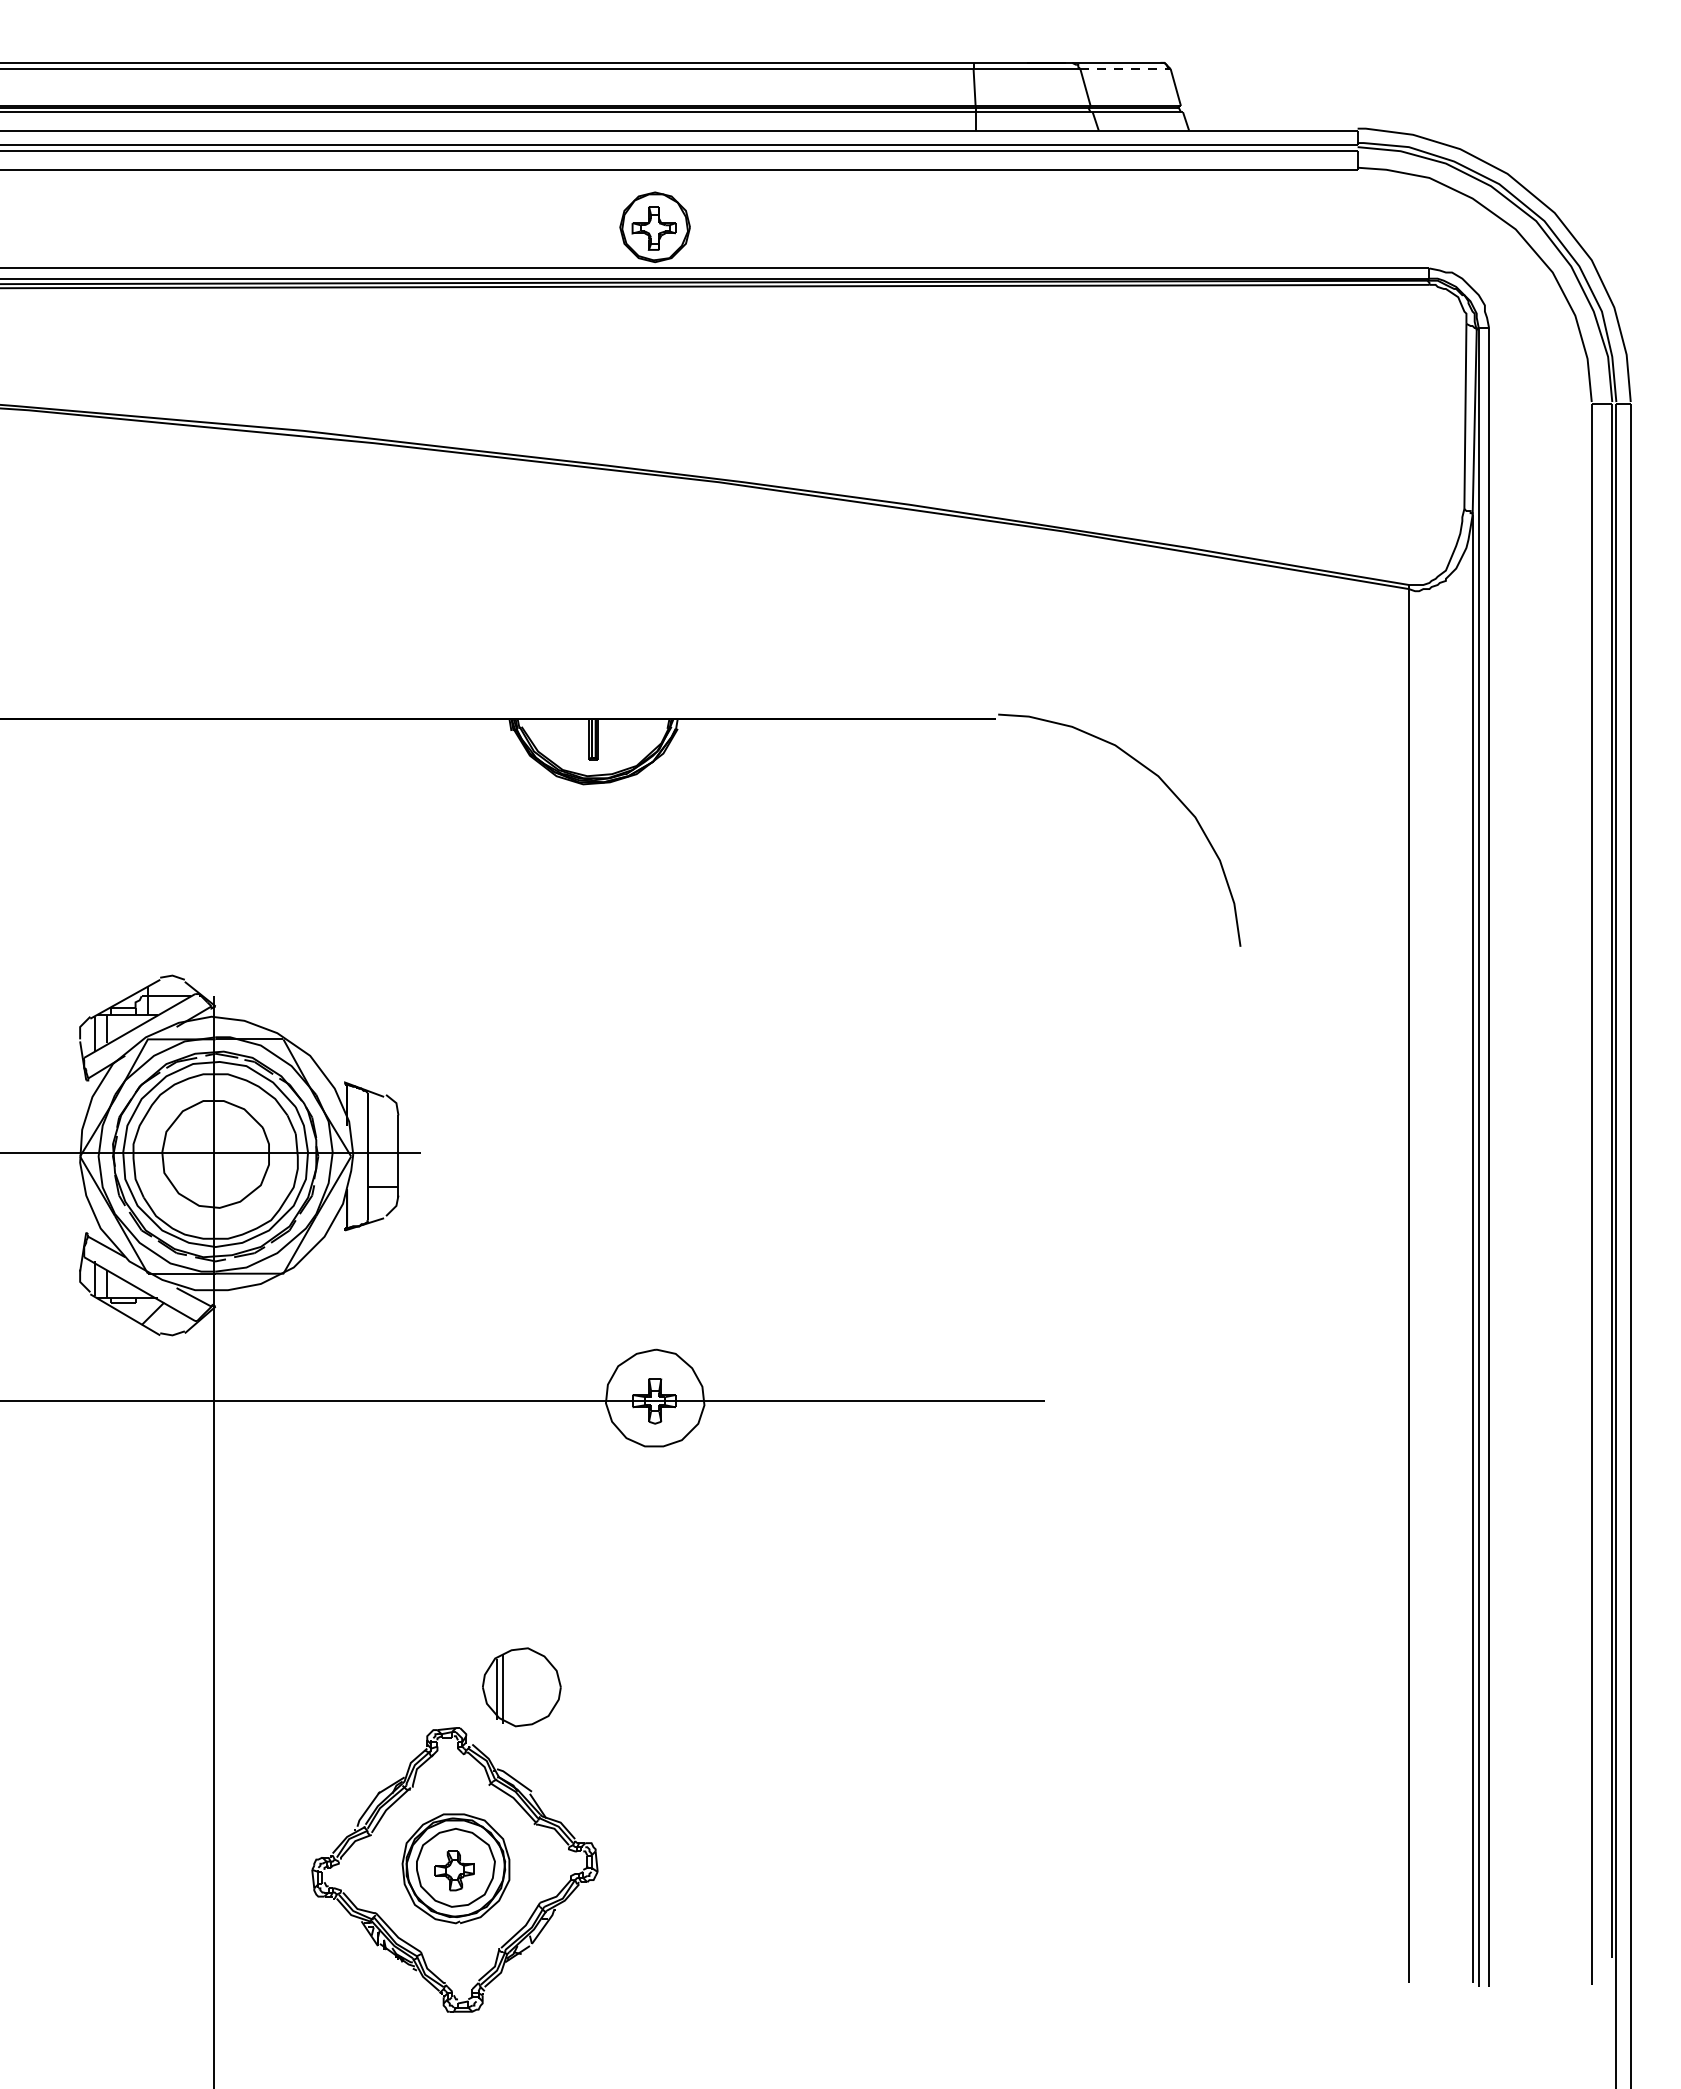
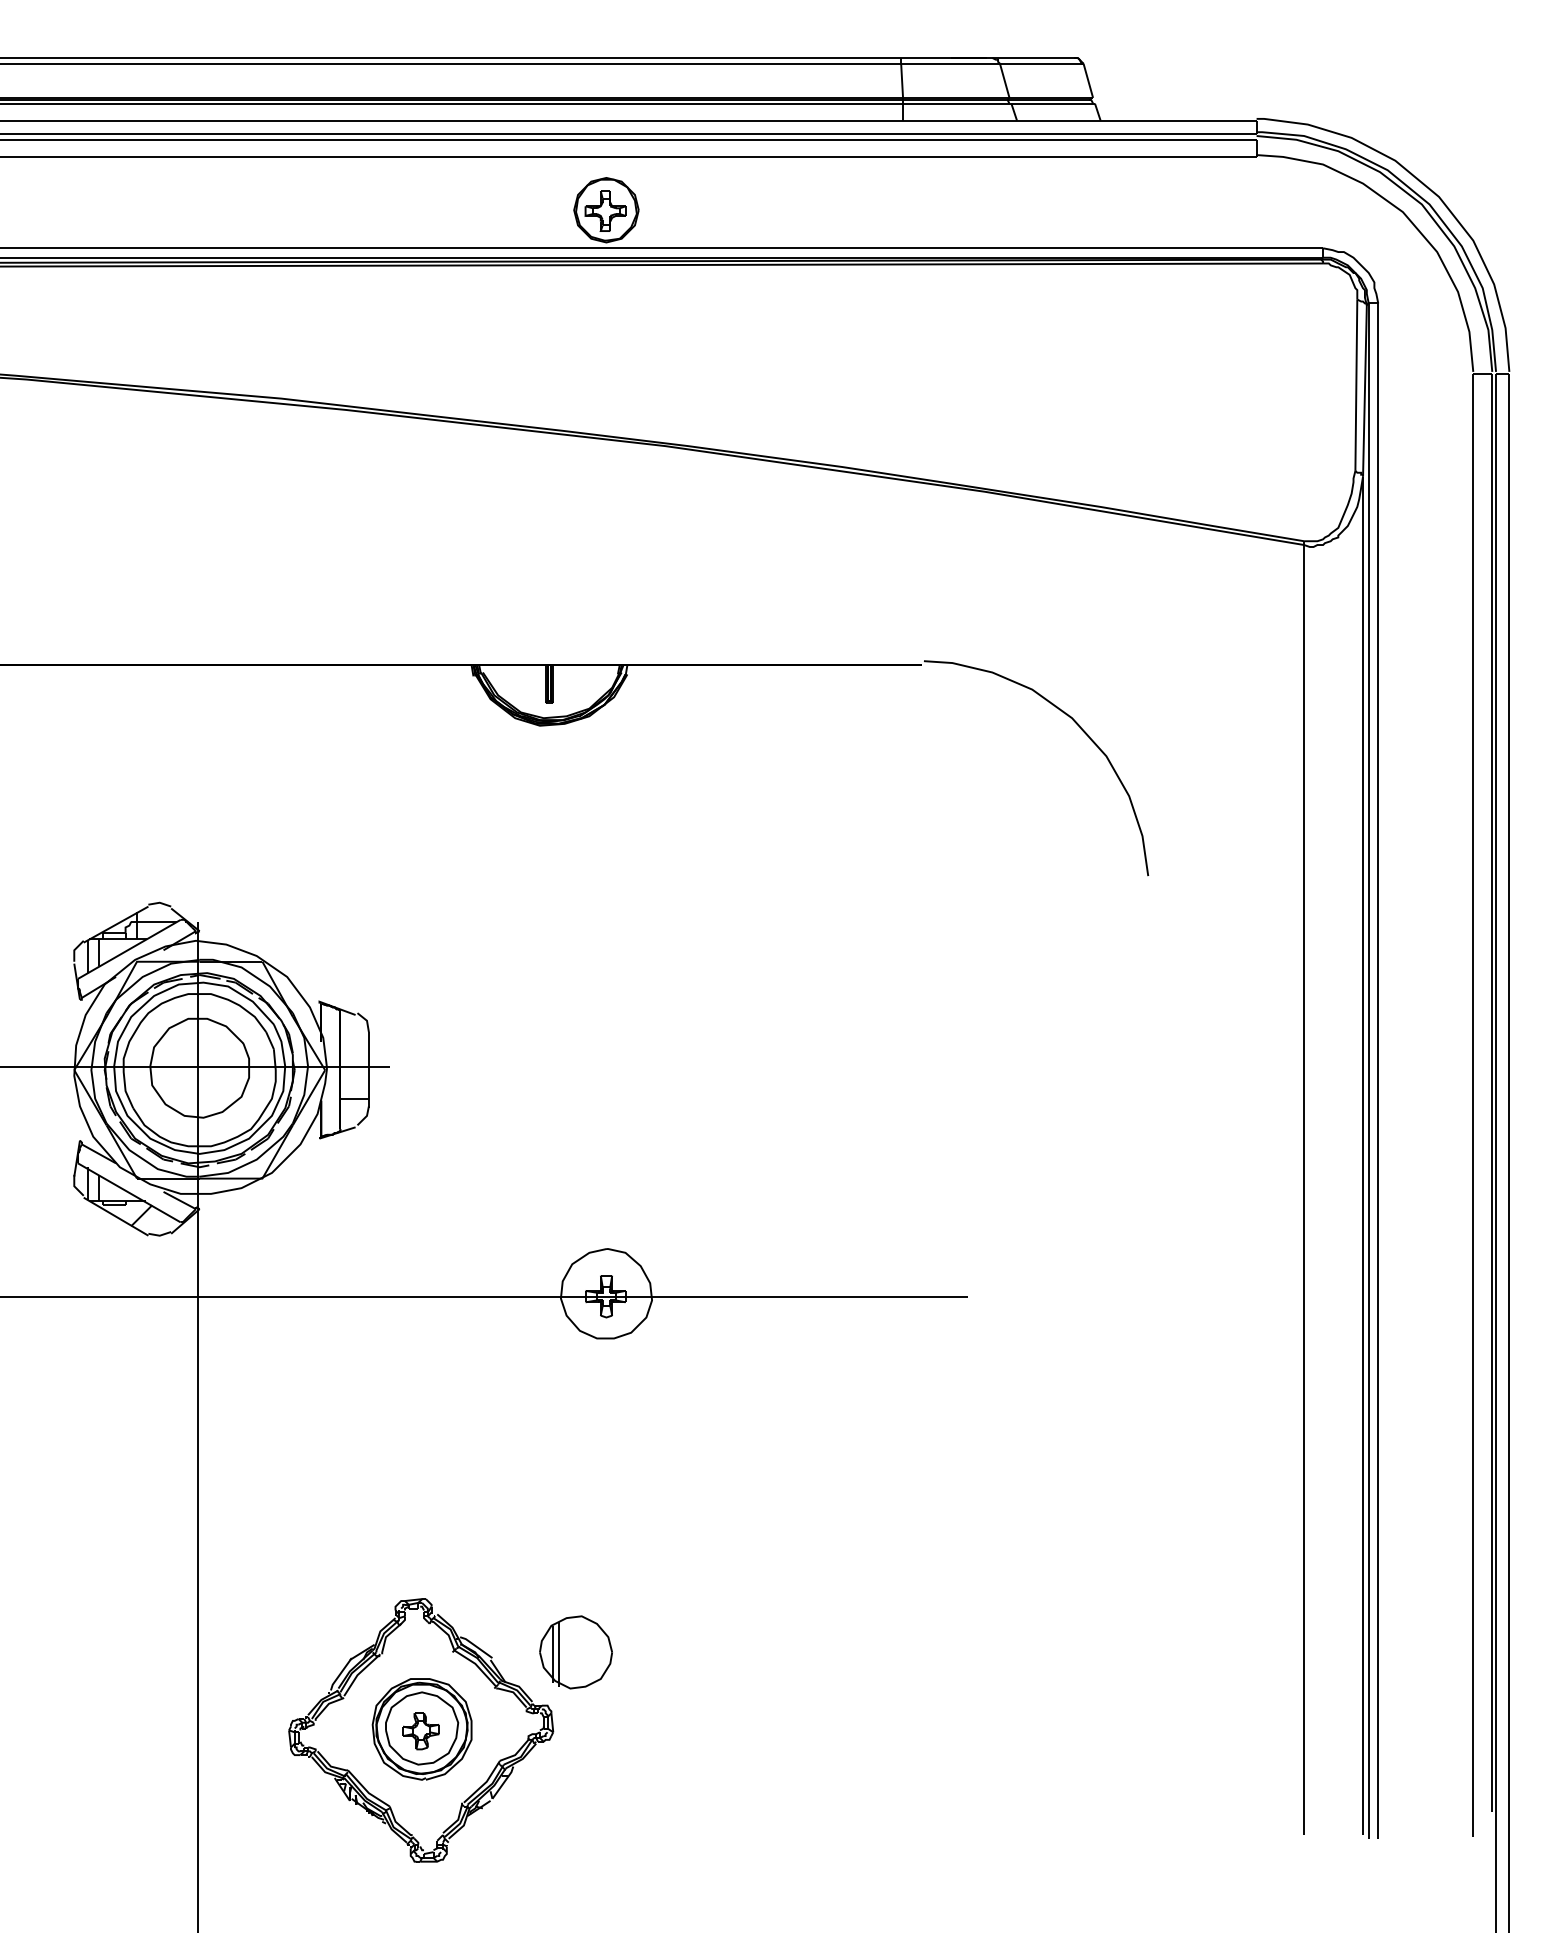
line: (1125, 68) -> (1041, 63), dashed -> solid
part: (521, 1687) -> (575, 1652), moved

